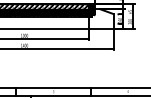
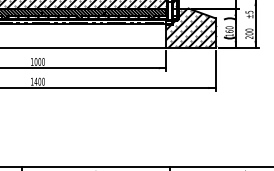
hatch: (100, 18) -> (189, 27), added

